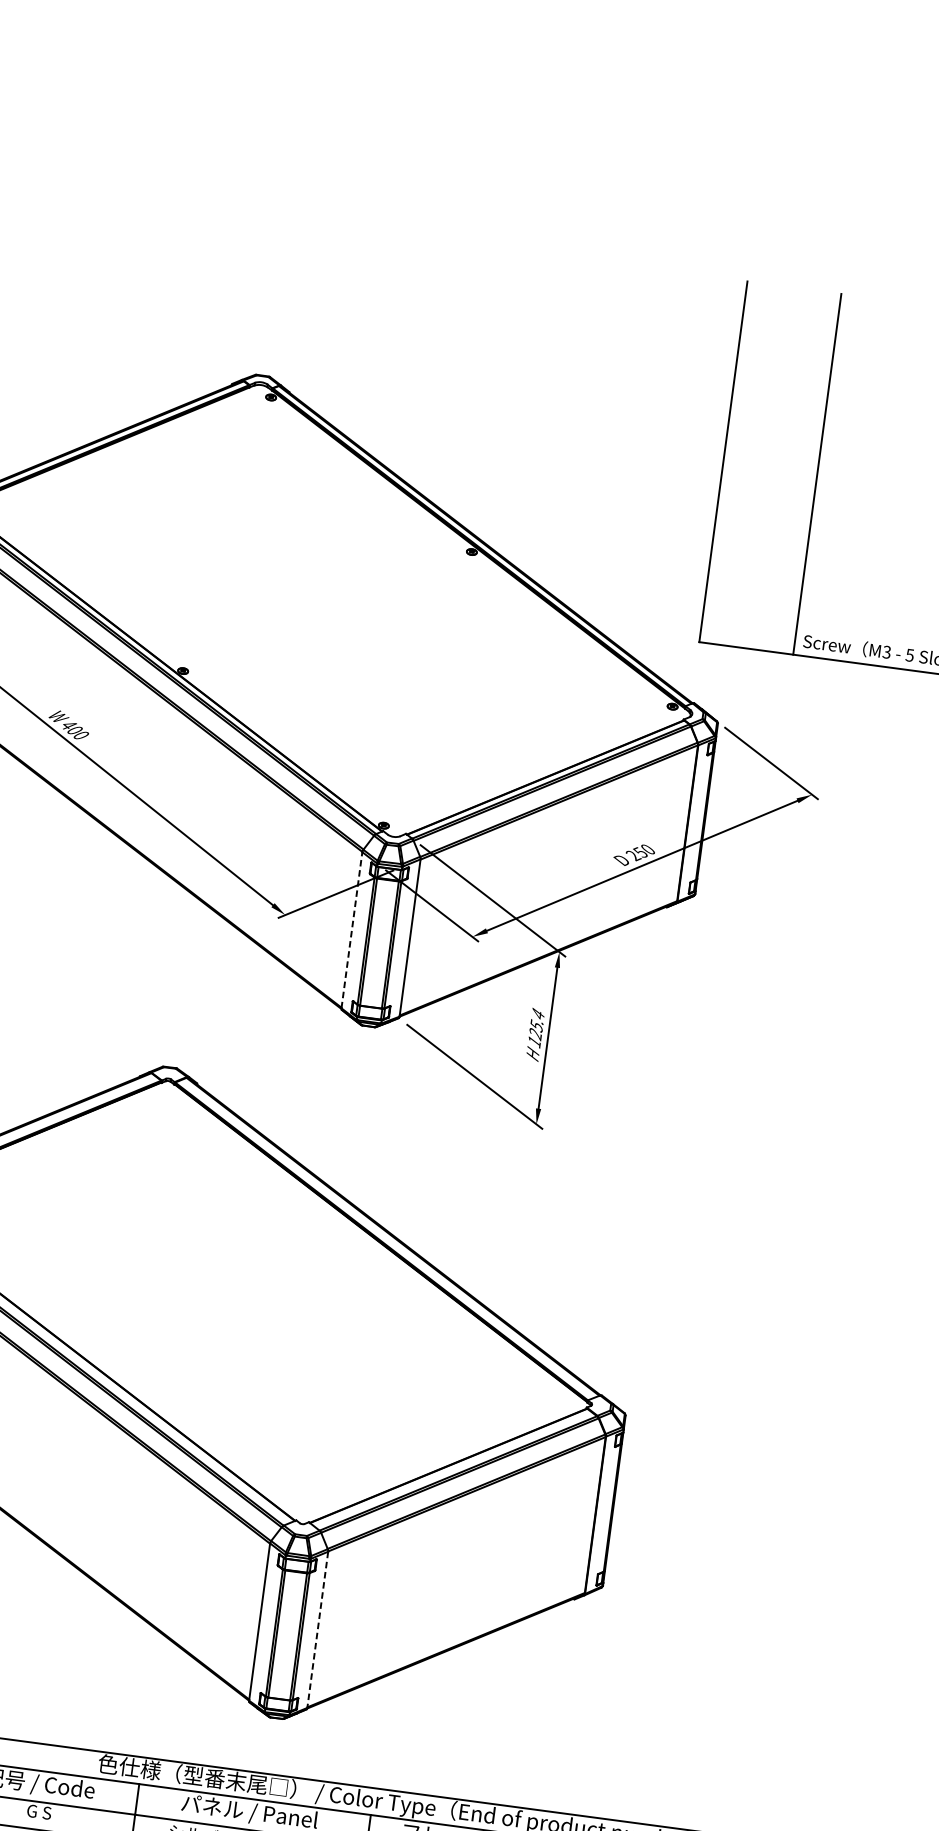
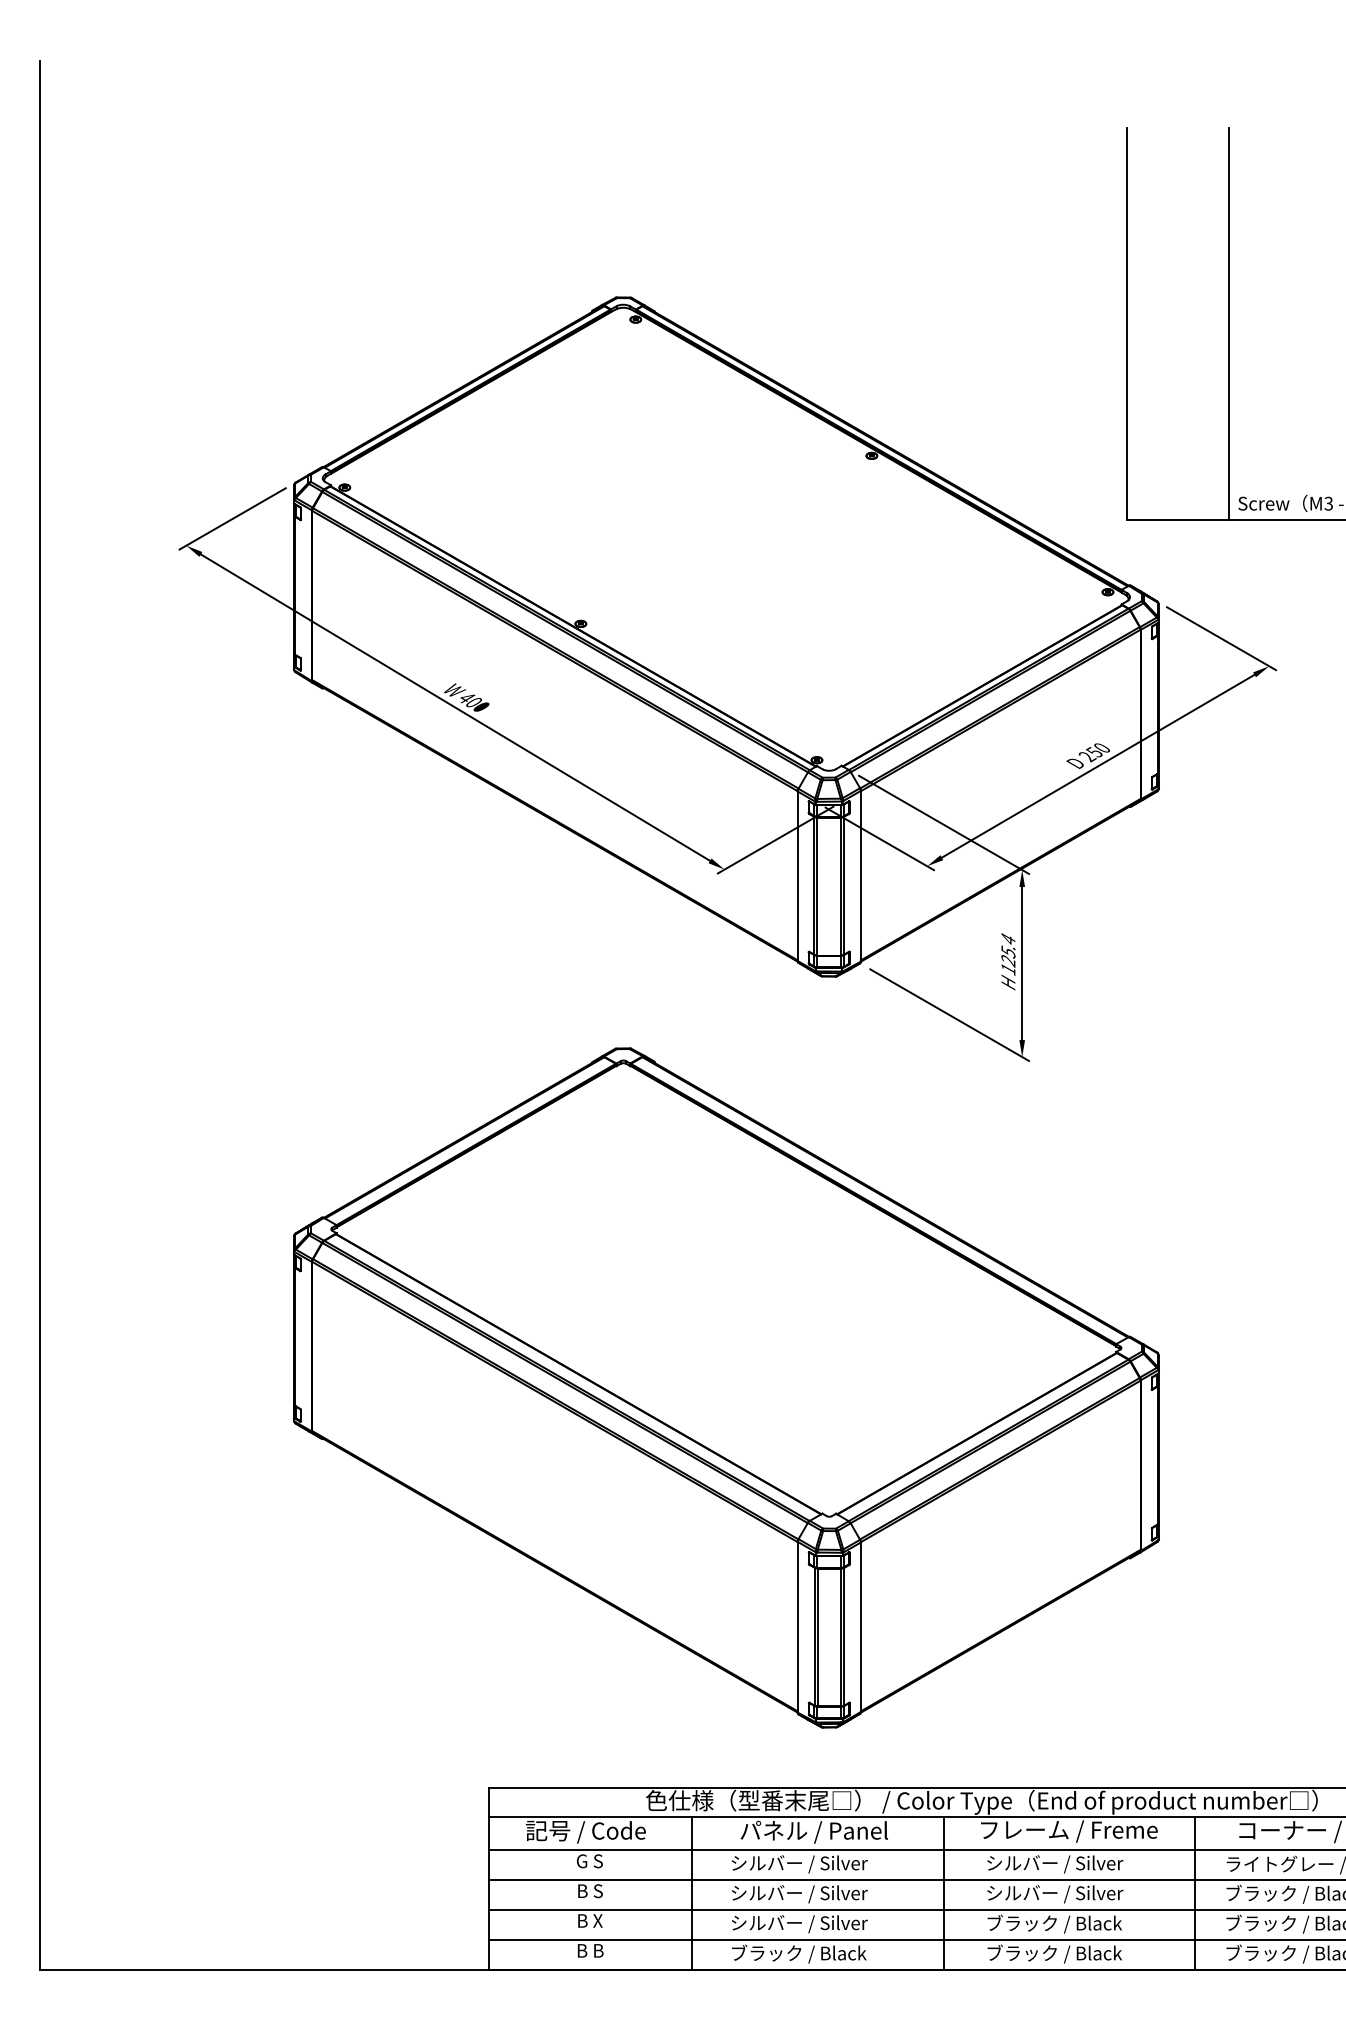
line: (351, 930) -> (797, 876), dashed -> solid
line: (317, 1630) -> (860, 1627), dashed -> solid

